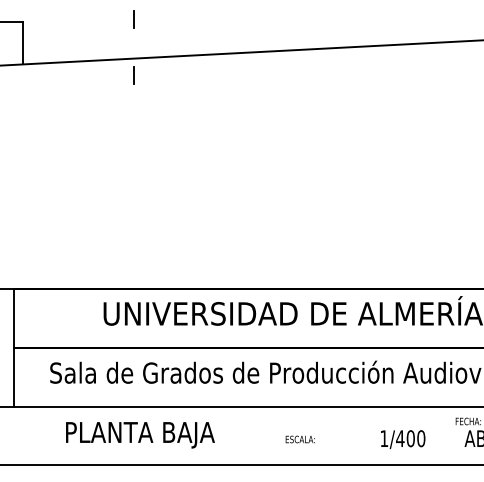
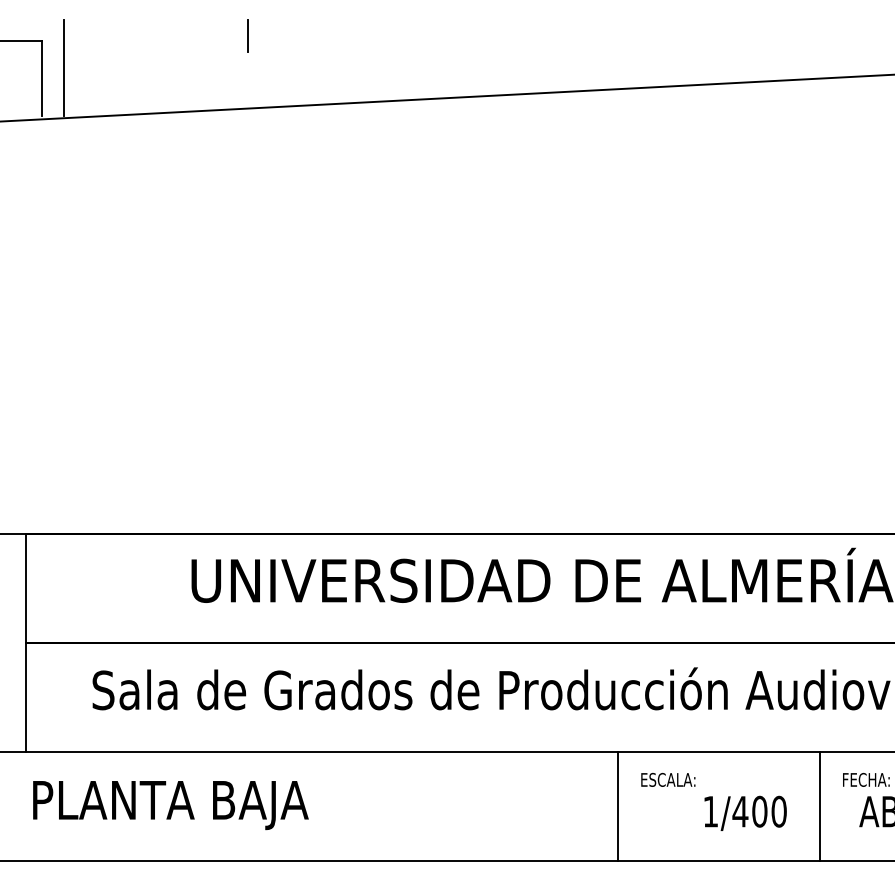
line: (34, 36) -> (63, 67), added
line: (133, 75) -> (246, 139), removed
text: (140, 435) -> (170, 805), moved
line: (334, 435) -> (618, 805), added
line: (443, 435) -> (820, 805), added
text: (299, 439) -> (666, 779), moved

